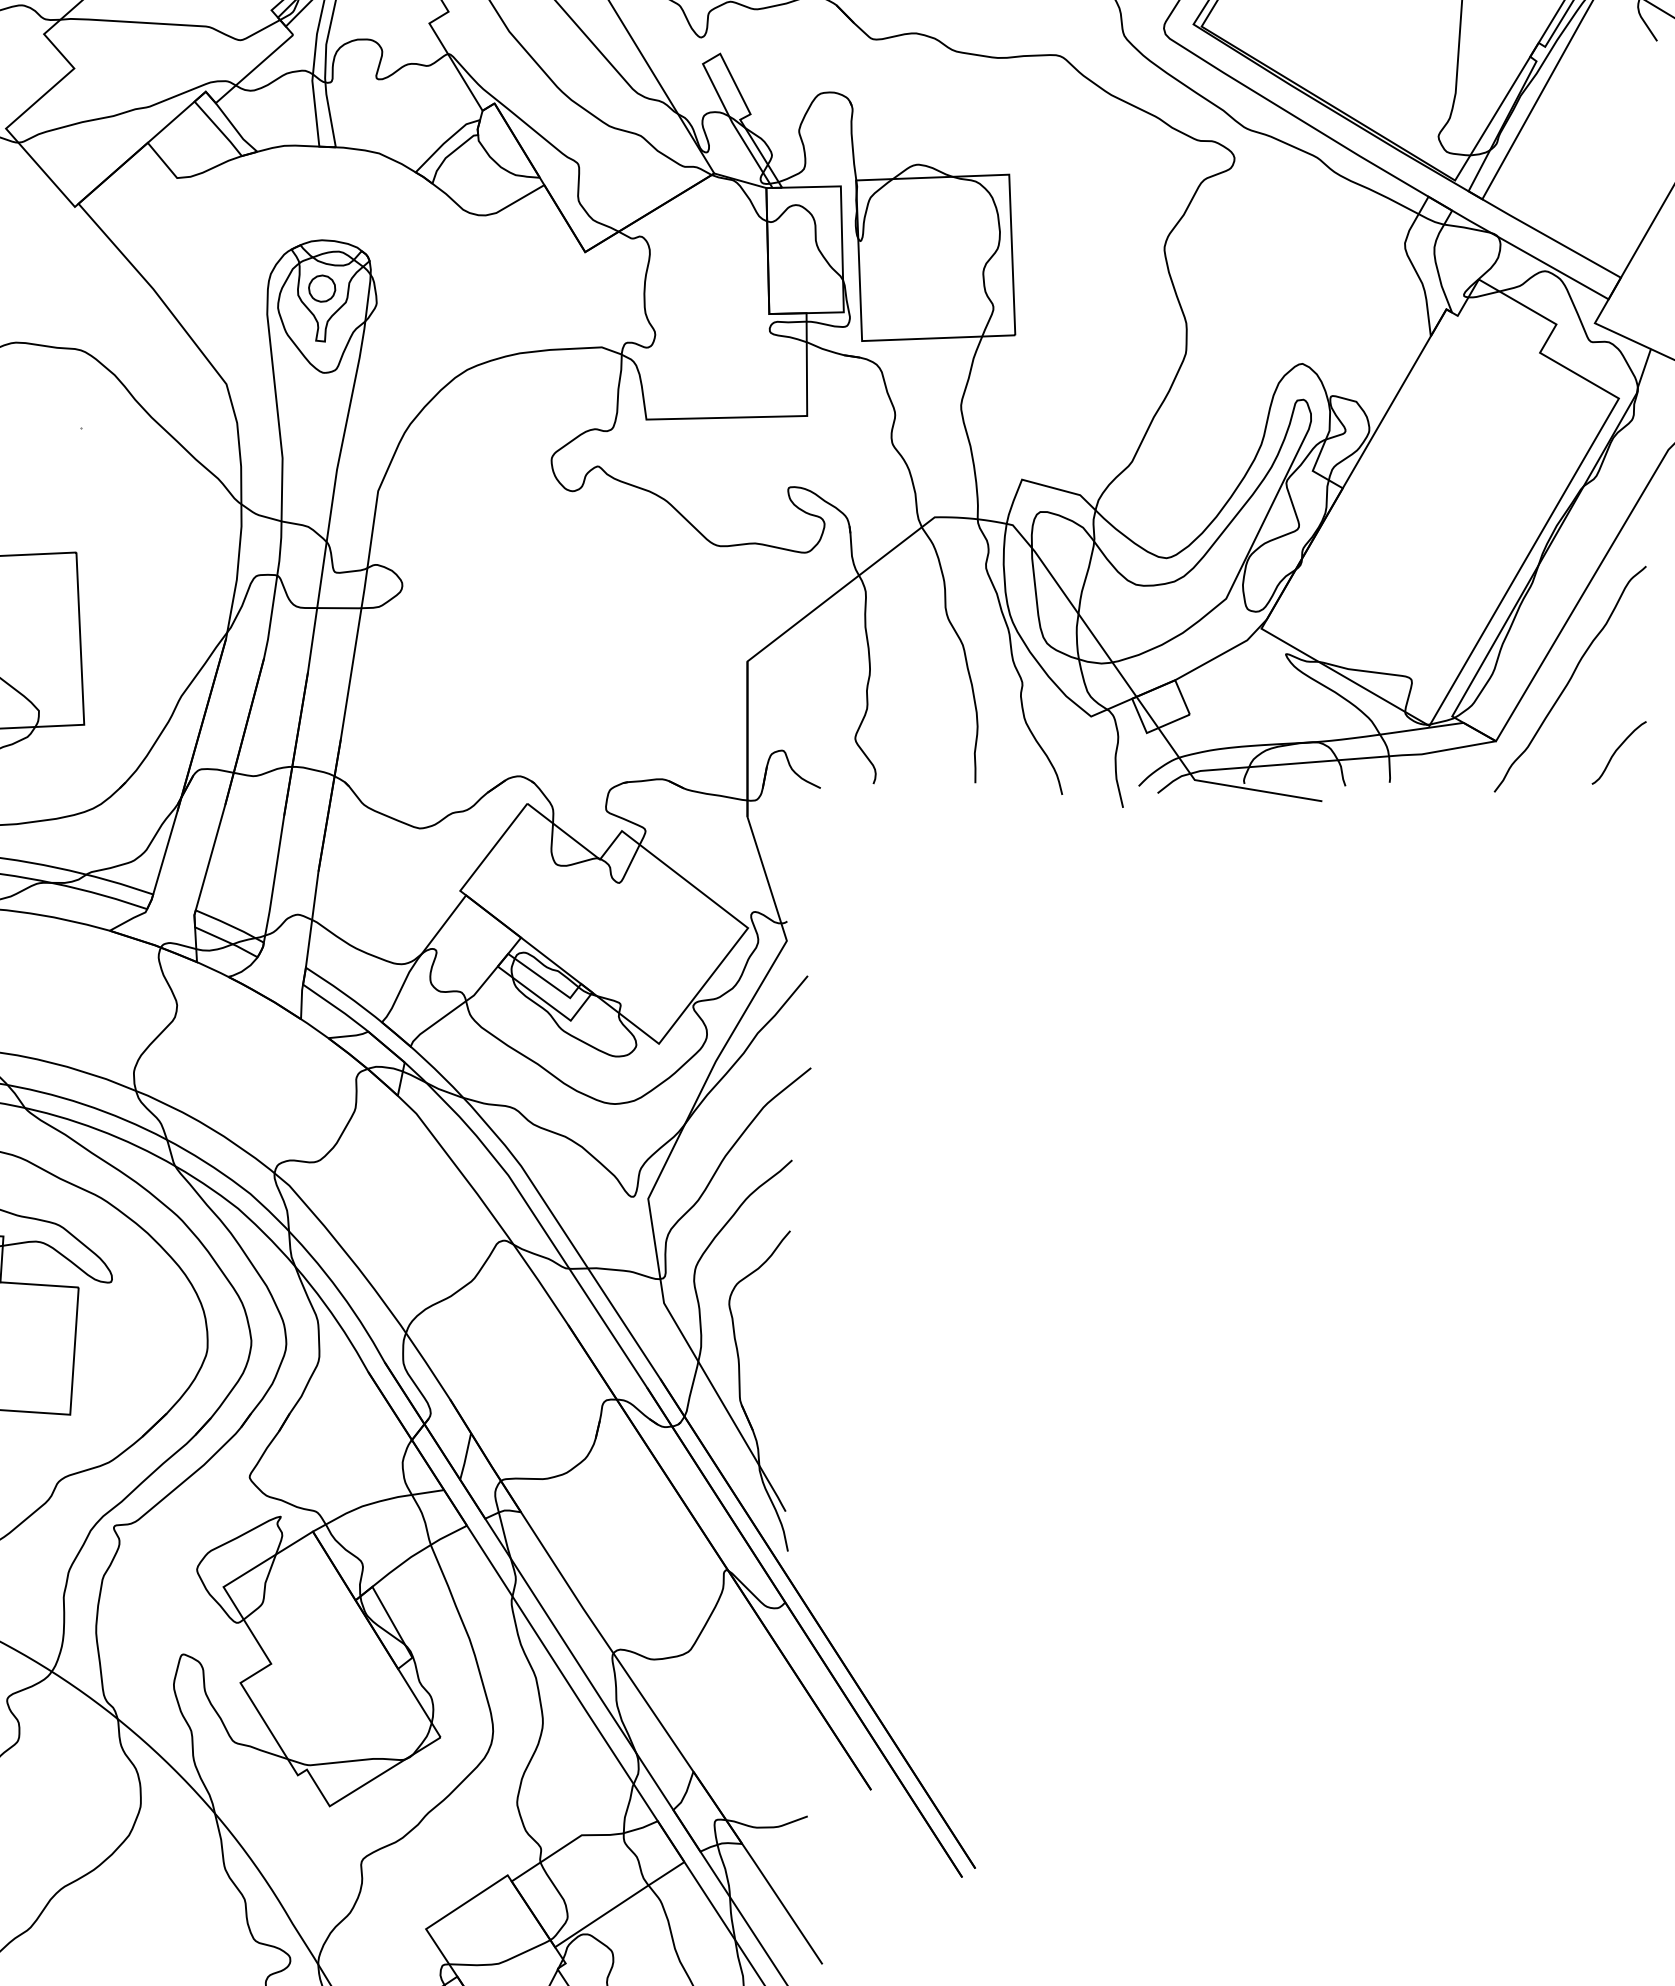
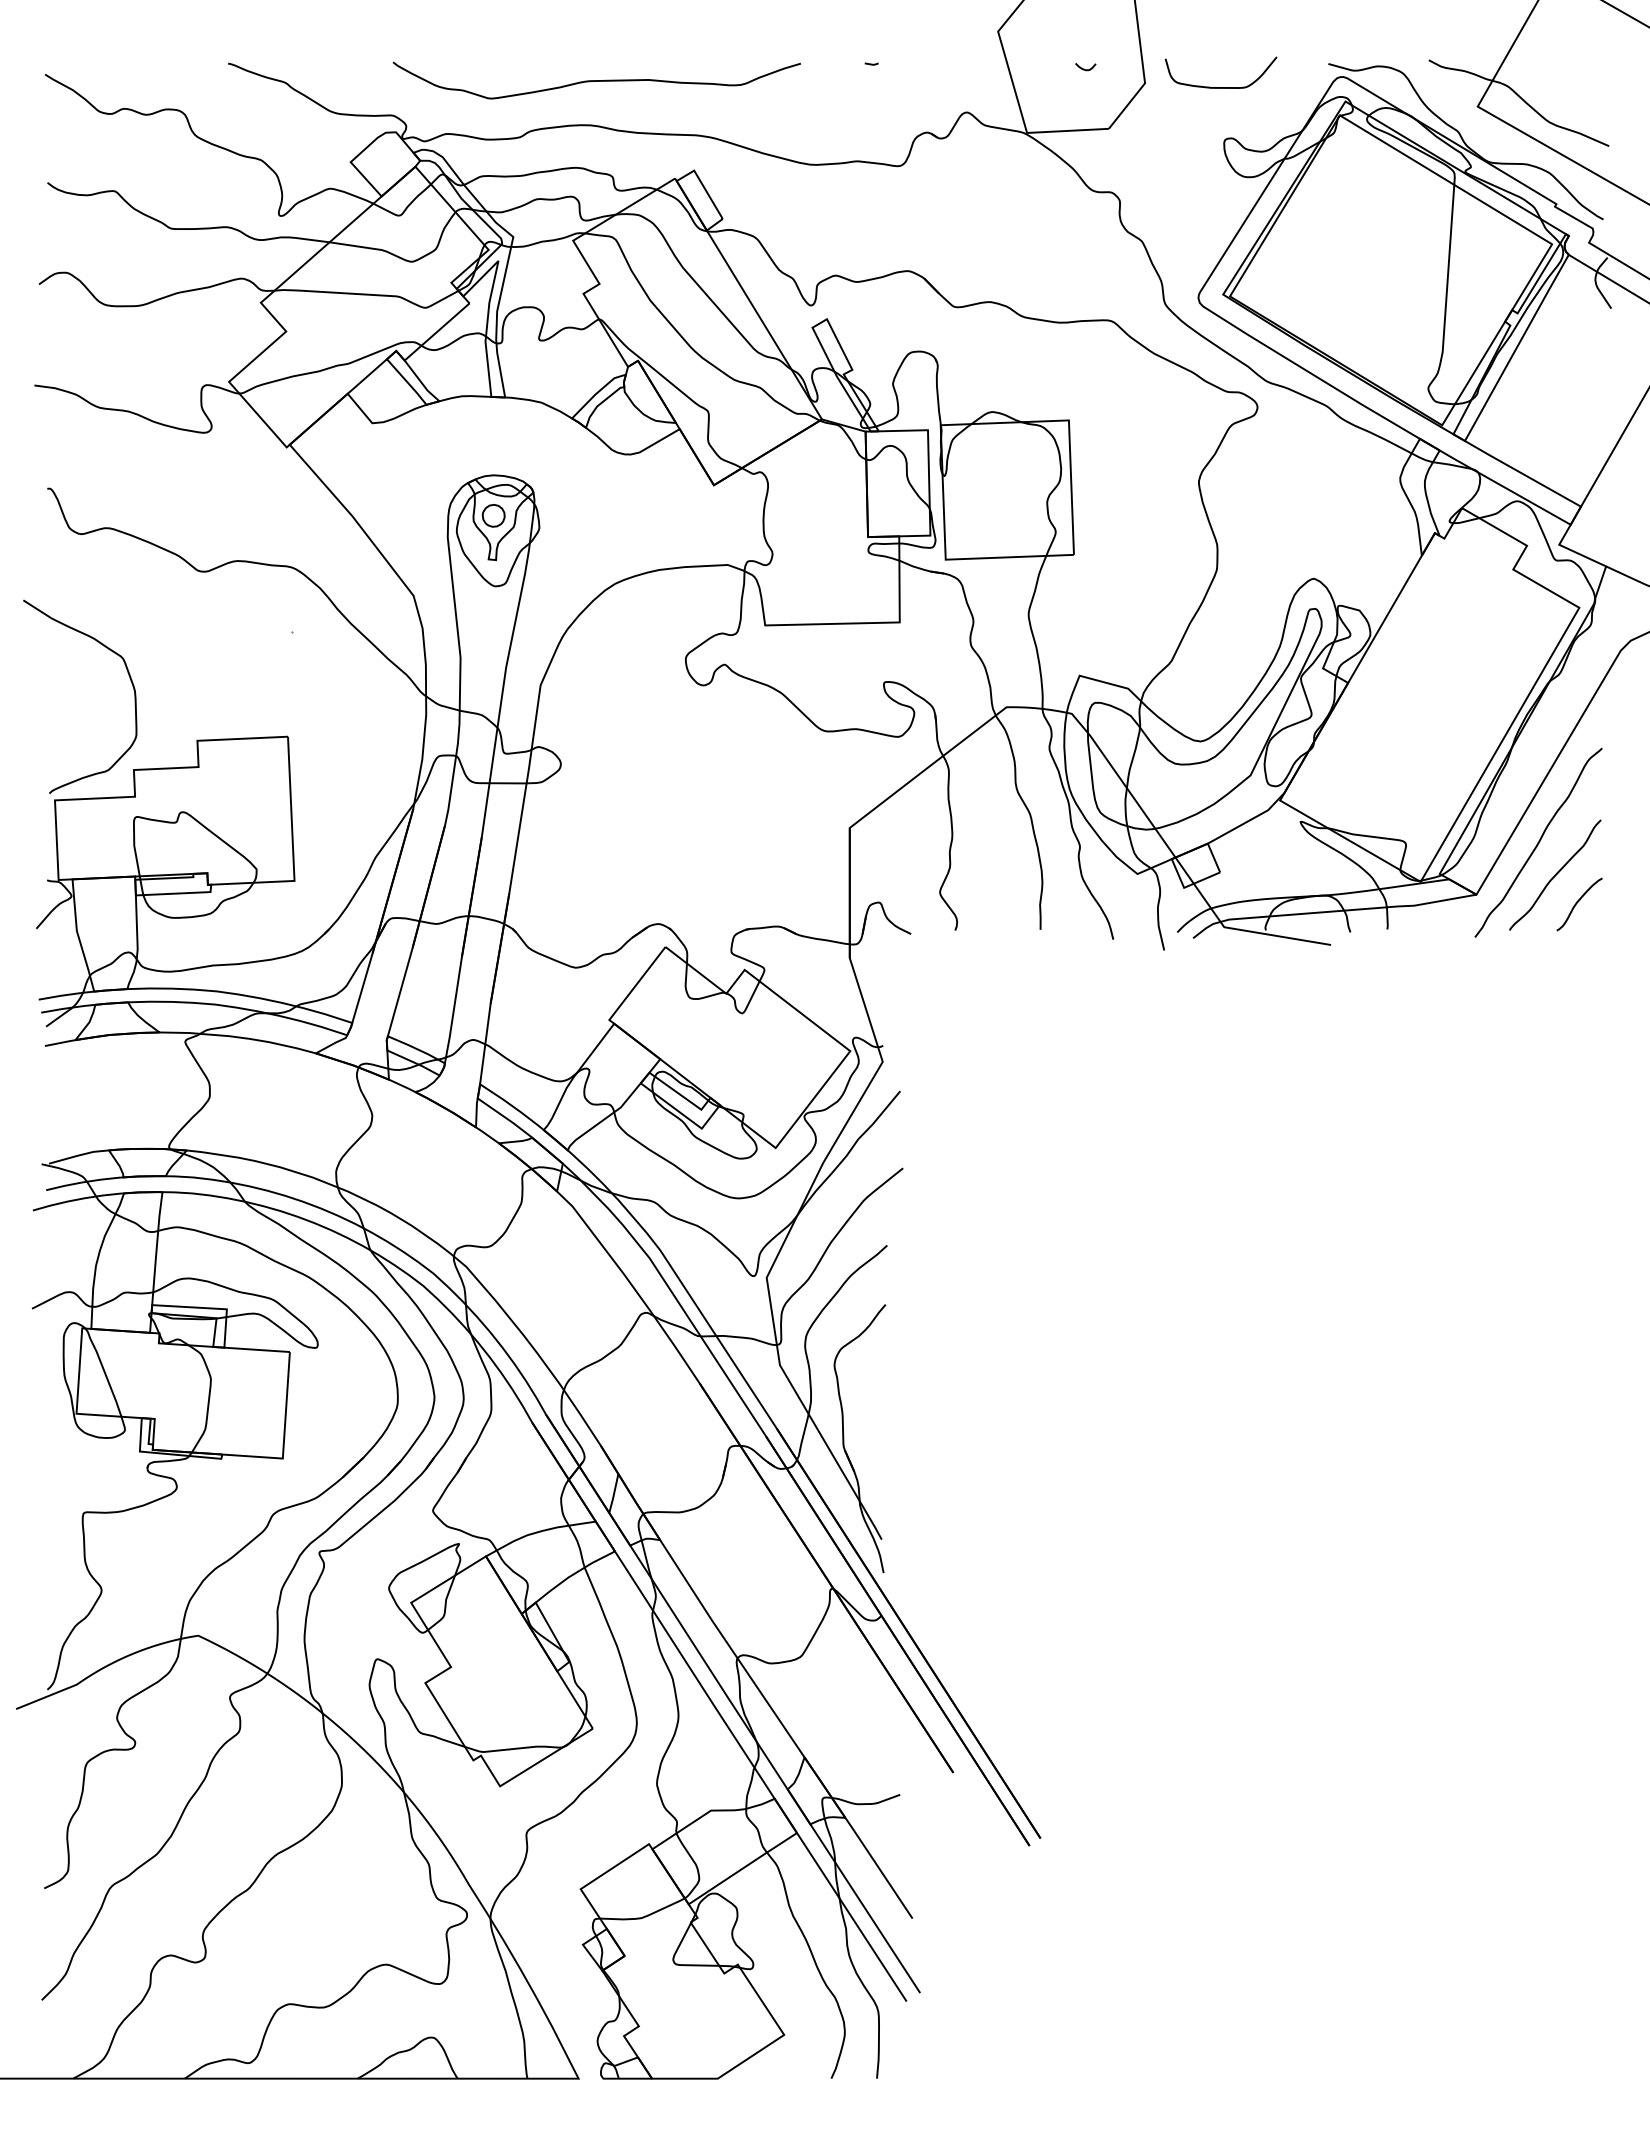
curve: (1590, 717) -> (1555, 874), added

